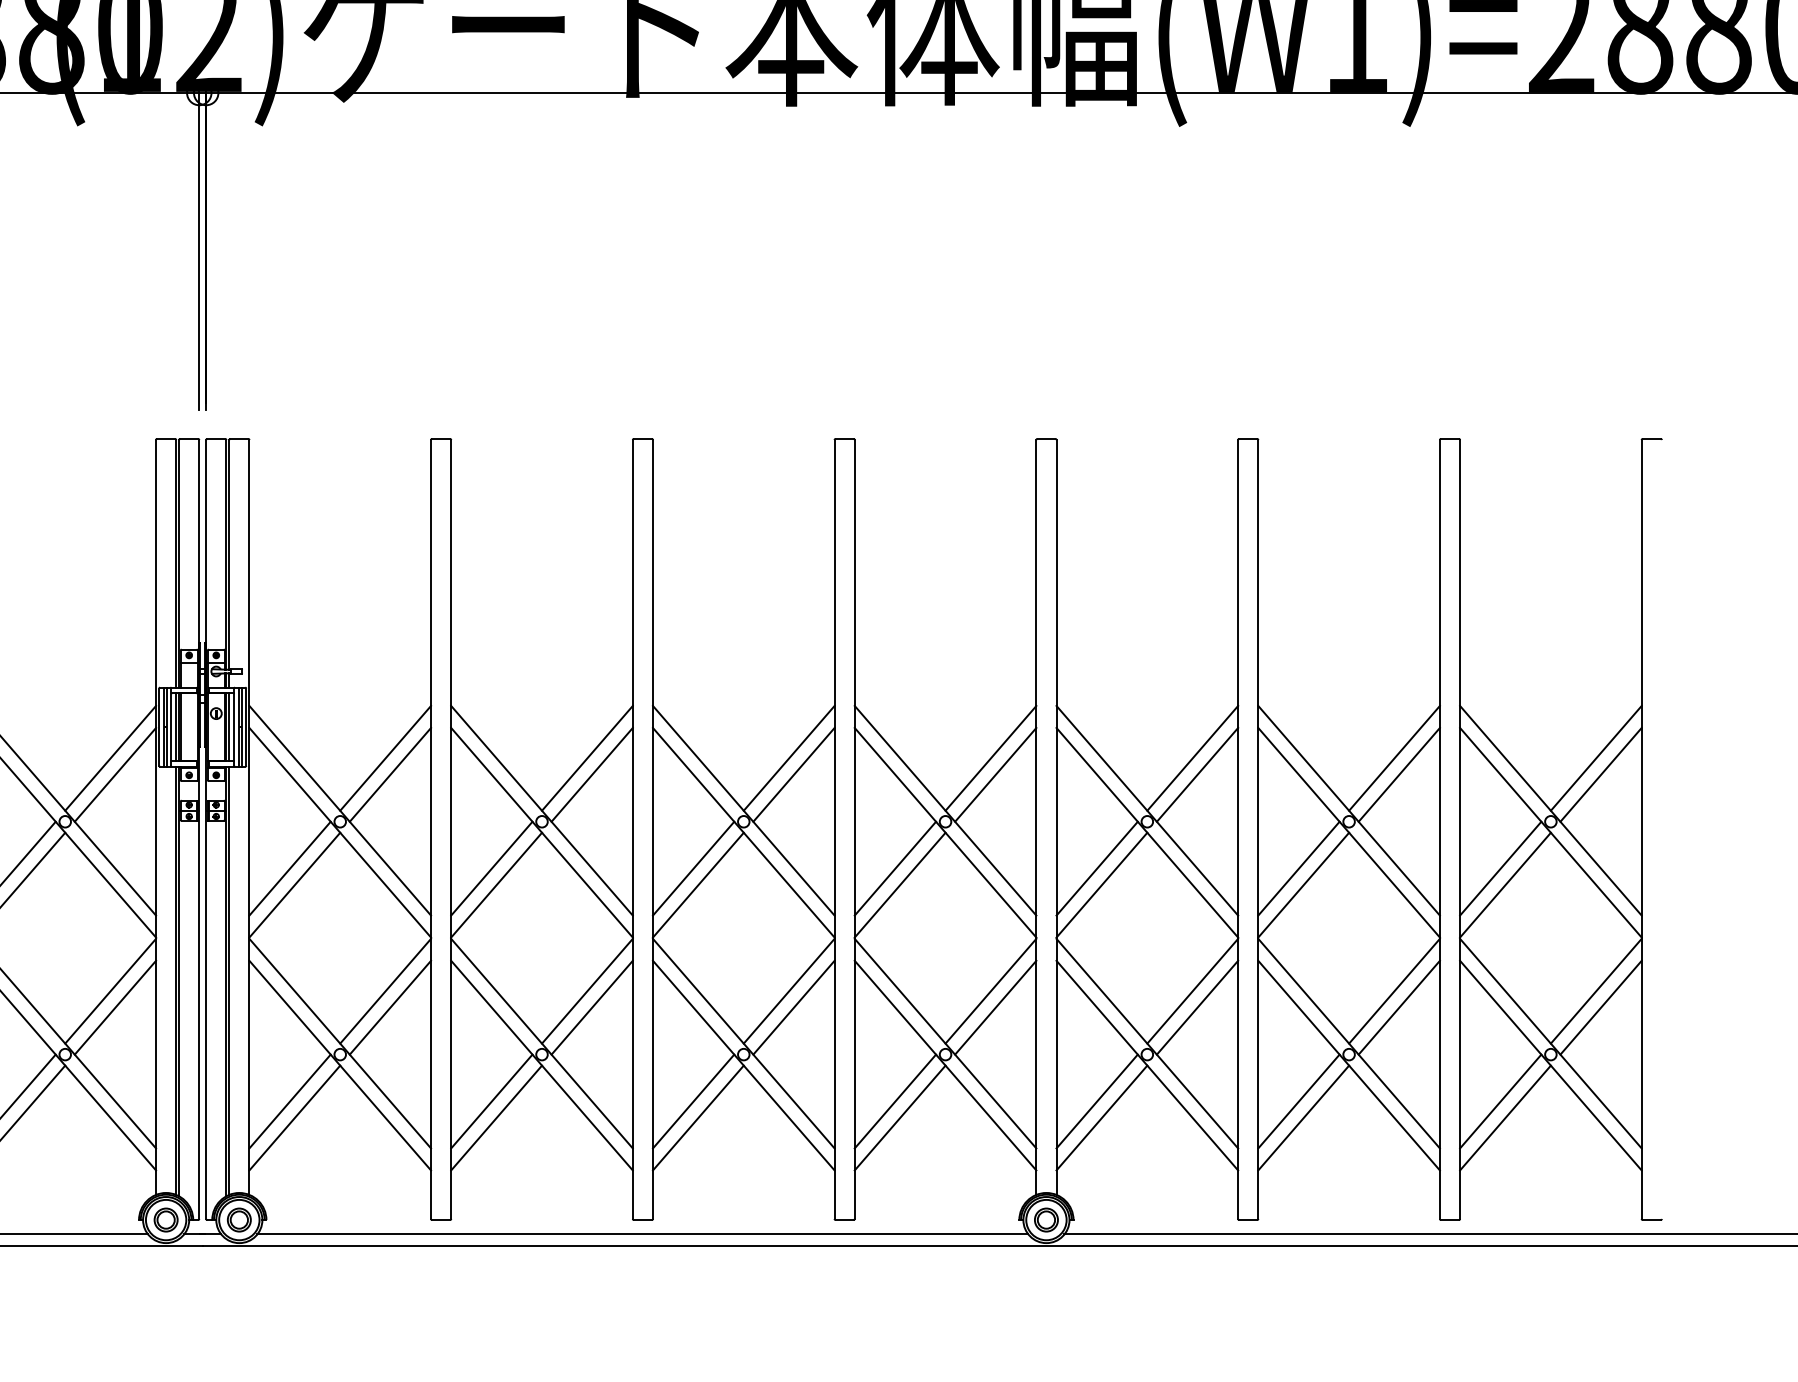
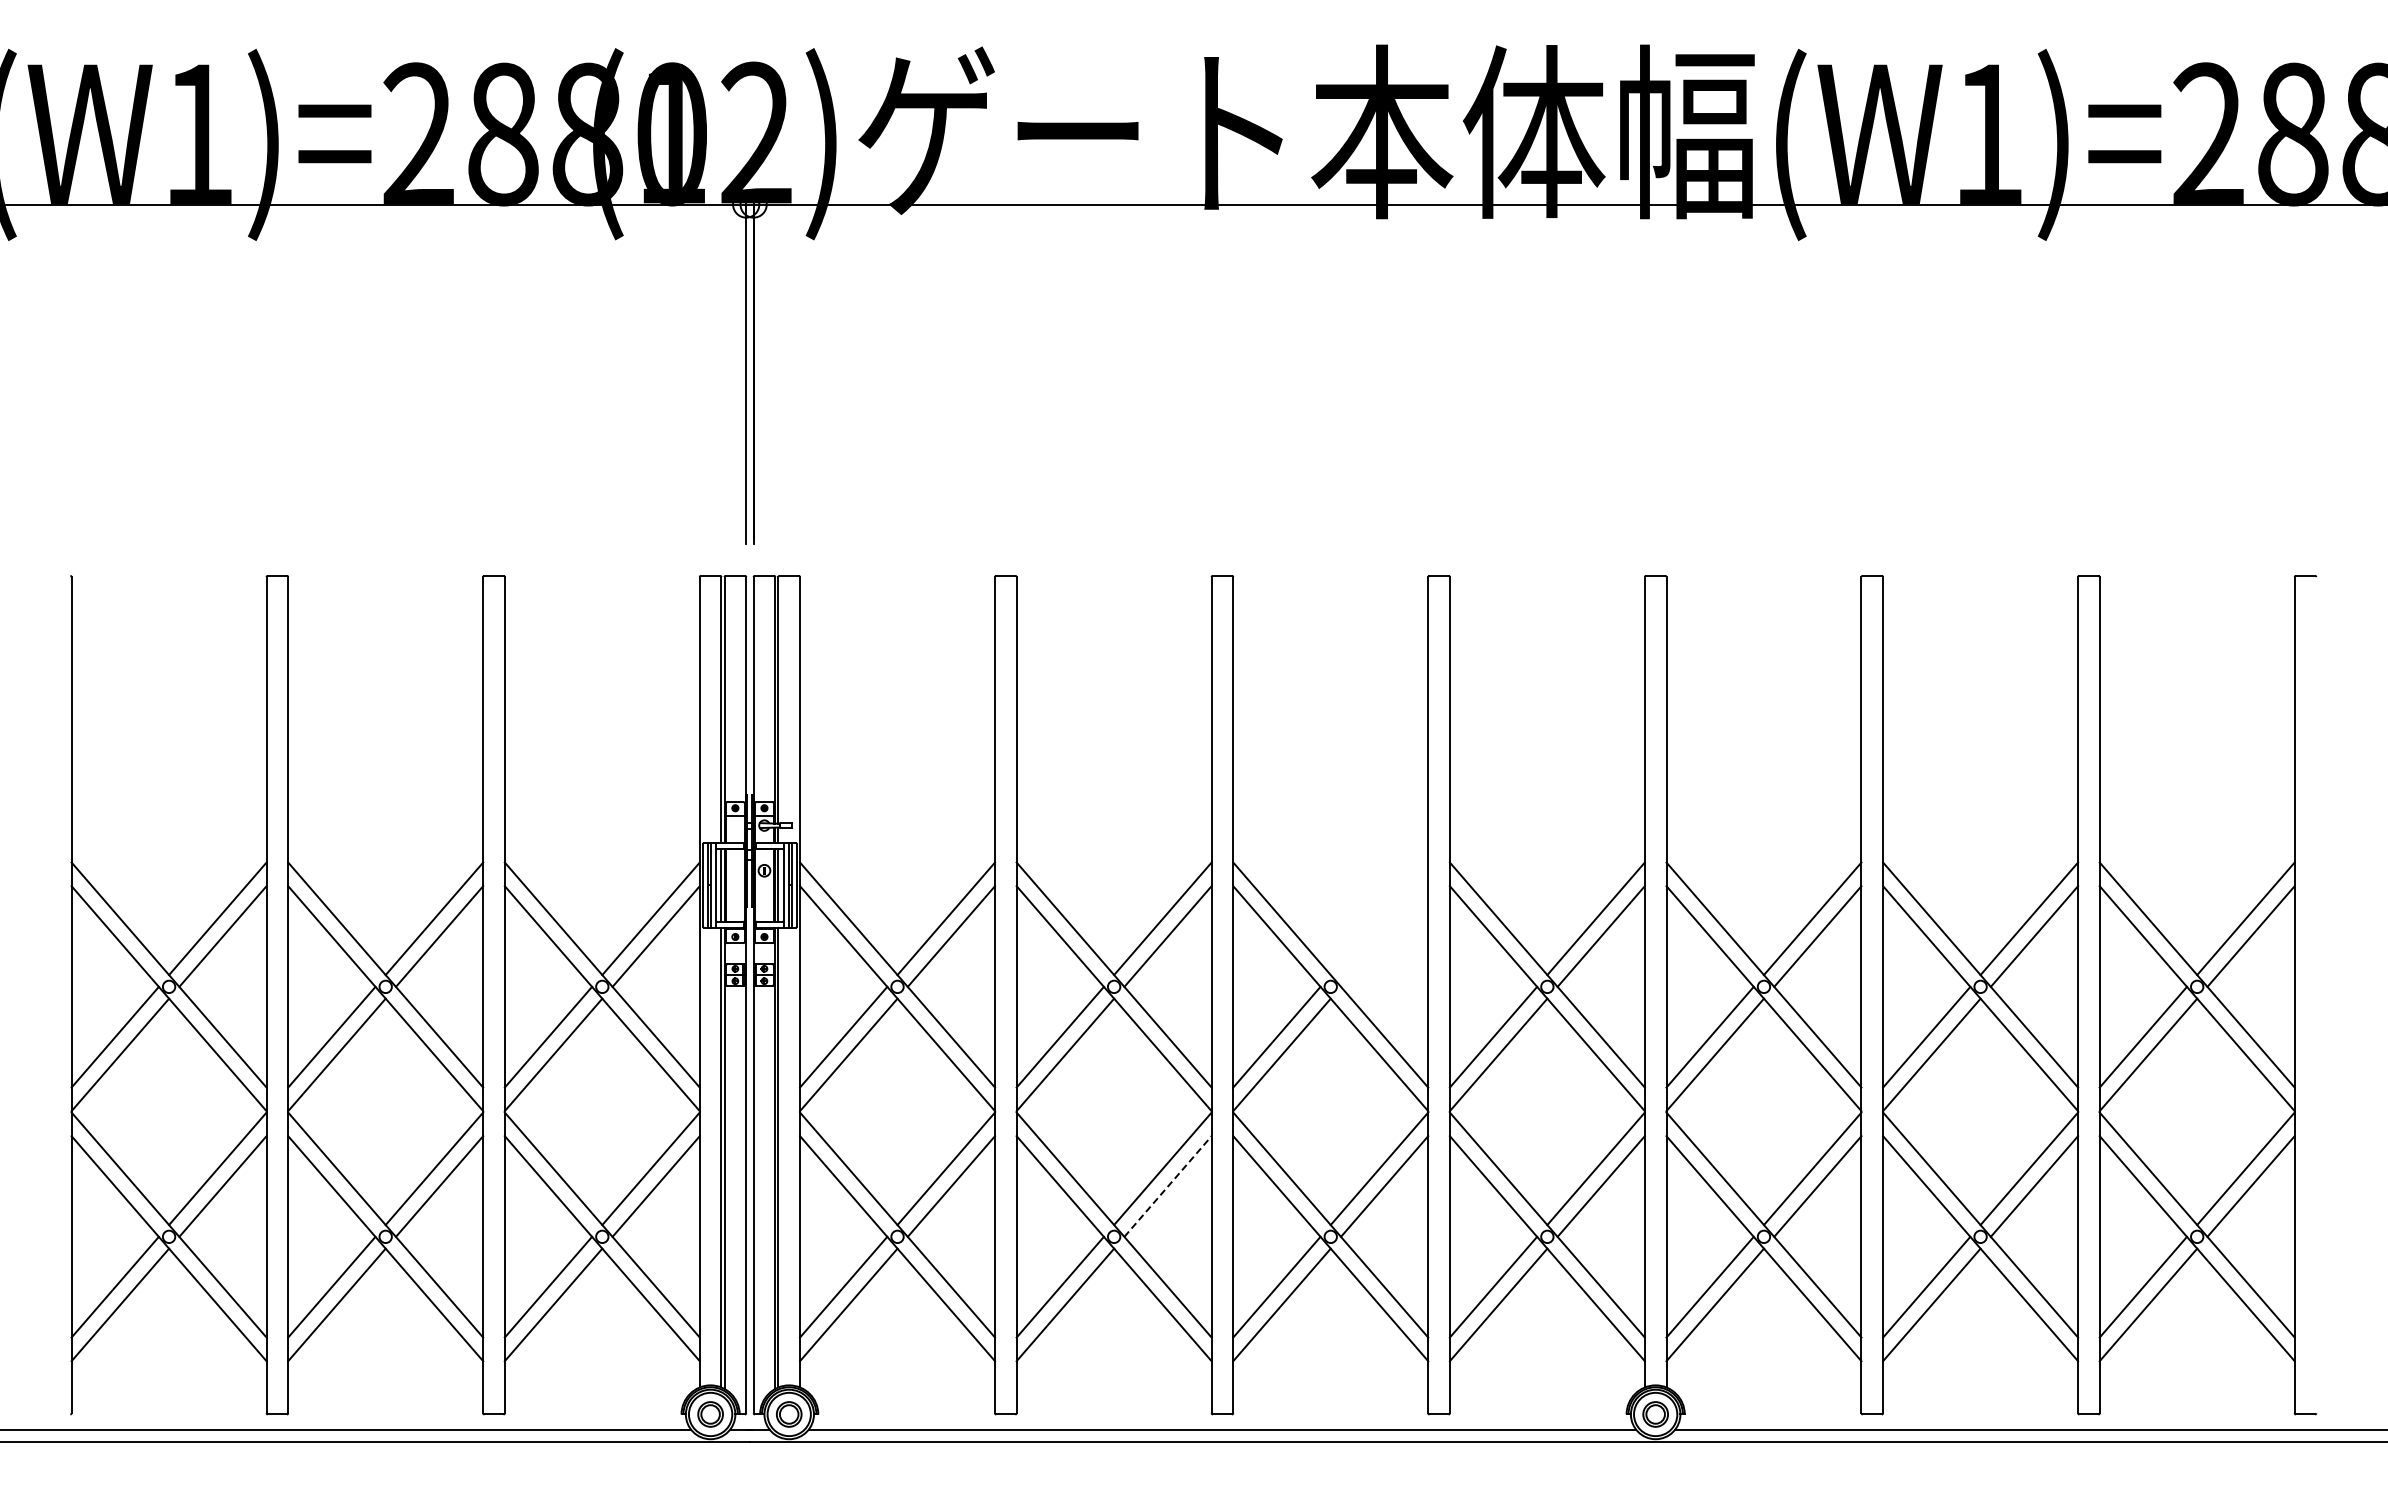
line: (789, 758) -> (1379, 918), removed
line: (793, 774) -> (1384, 936), removed
line: (592, 1007) -> (1168, 1186), solid -> dashed

